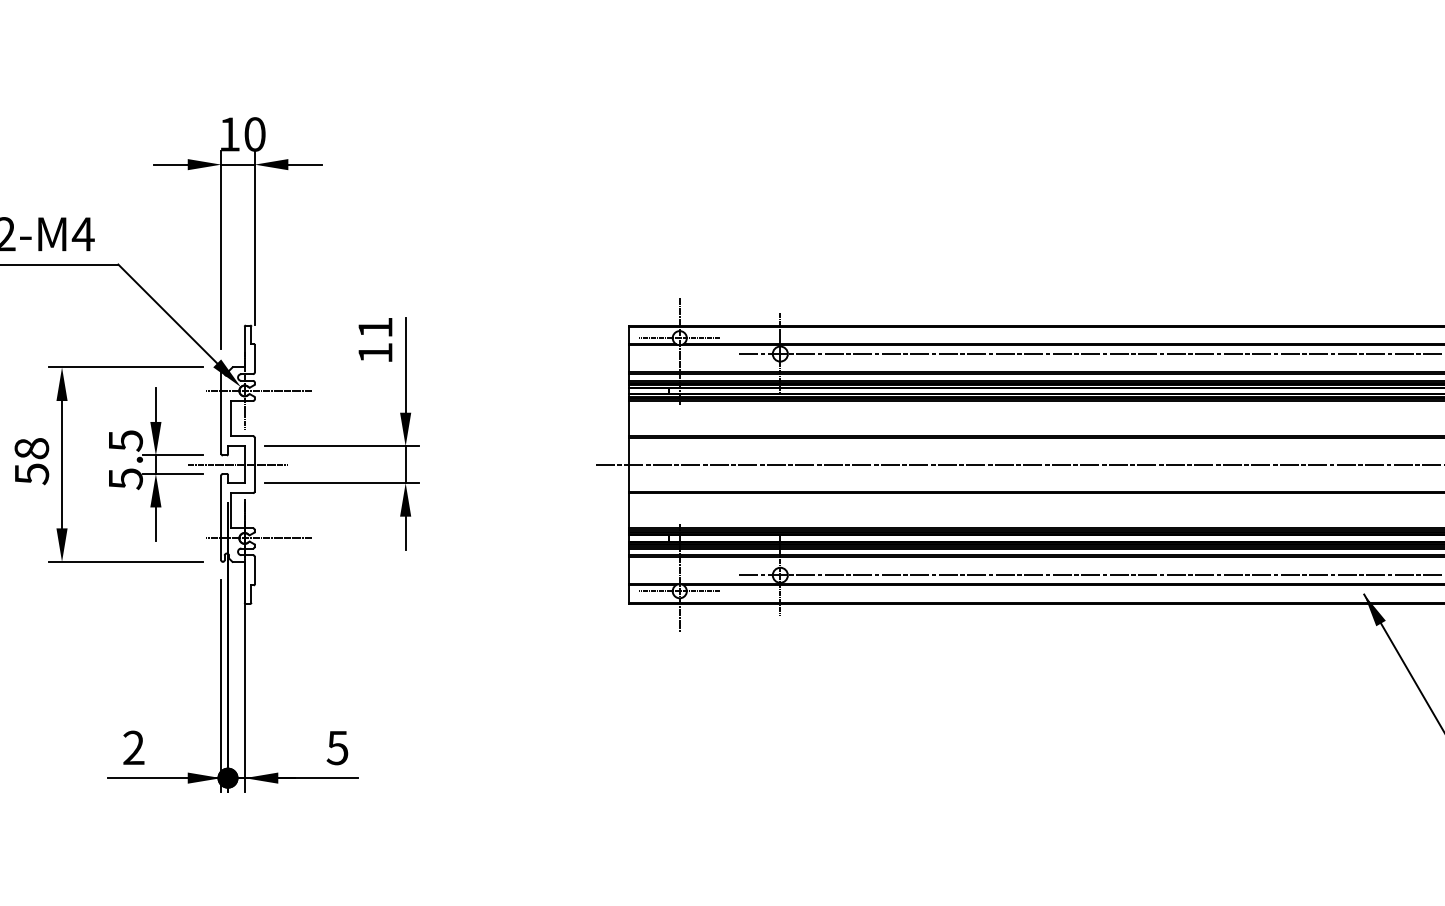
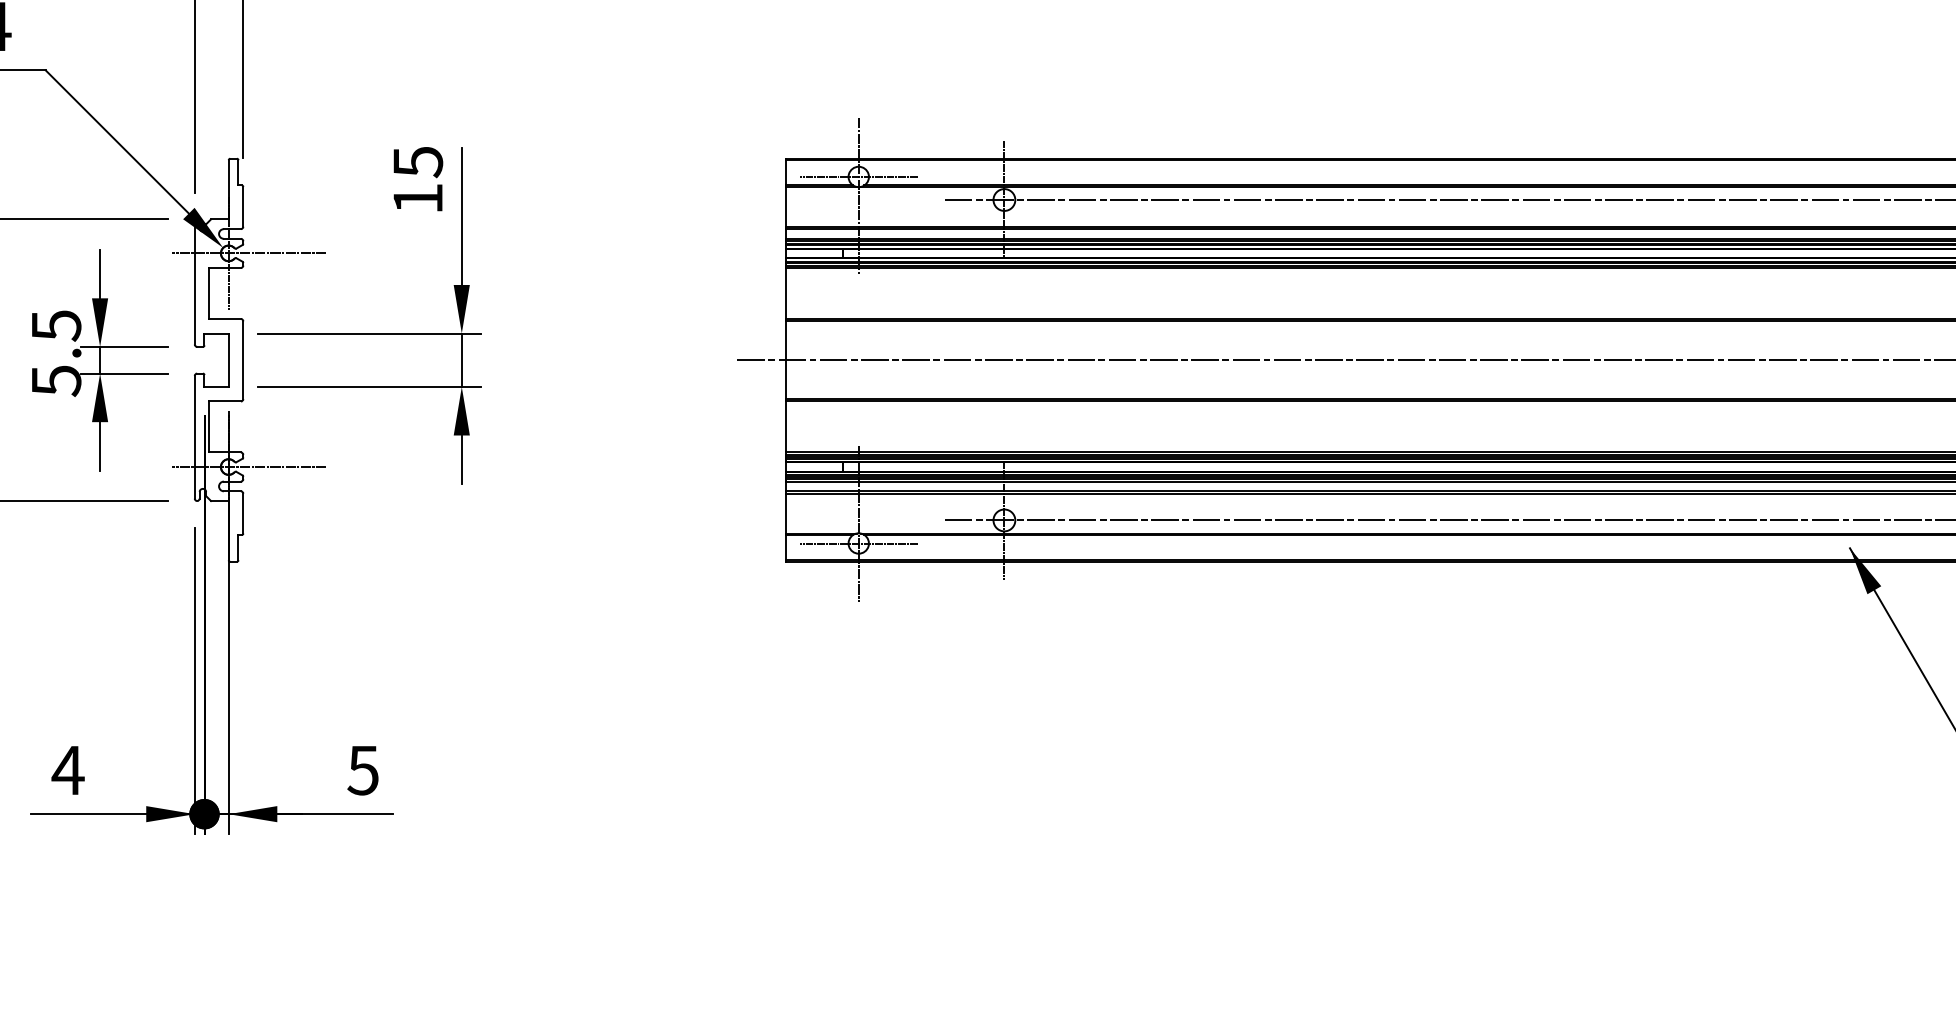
text: (375, 327) -> (418, 161), 11 -> 15
line: (237, 464) -> (218, 359), removed
text: (133, 747) -> (67, 769), 2 -> 4

